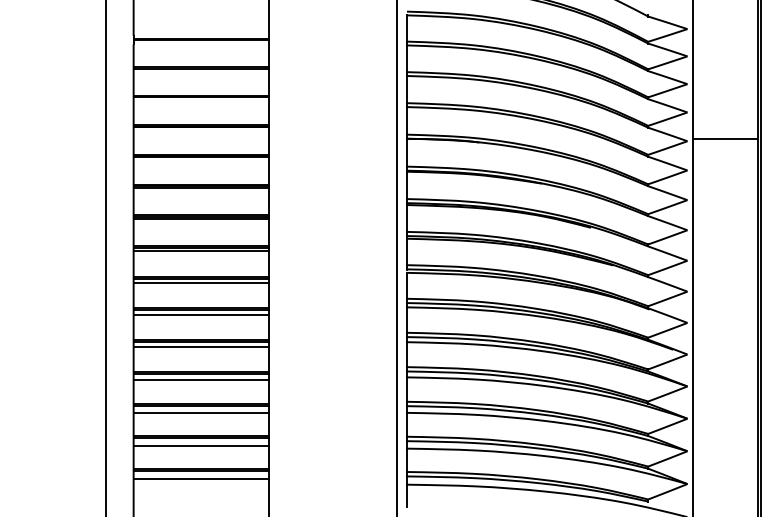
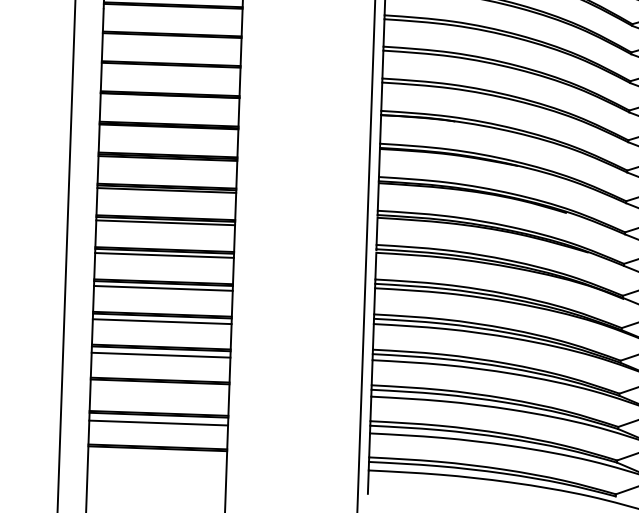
line: (200, 412) -> (159, 388), removed
line: (200, 479) -> (156, 457), removed

